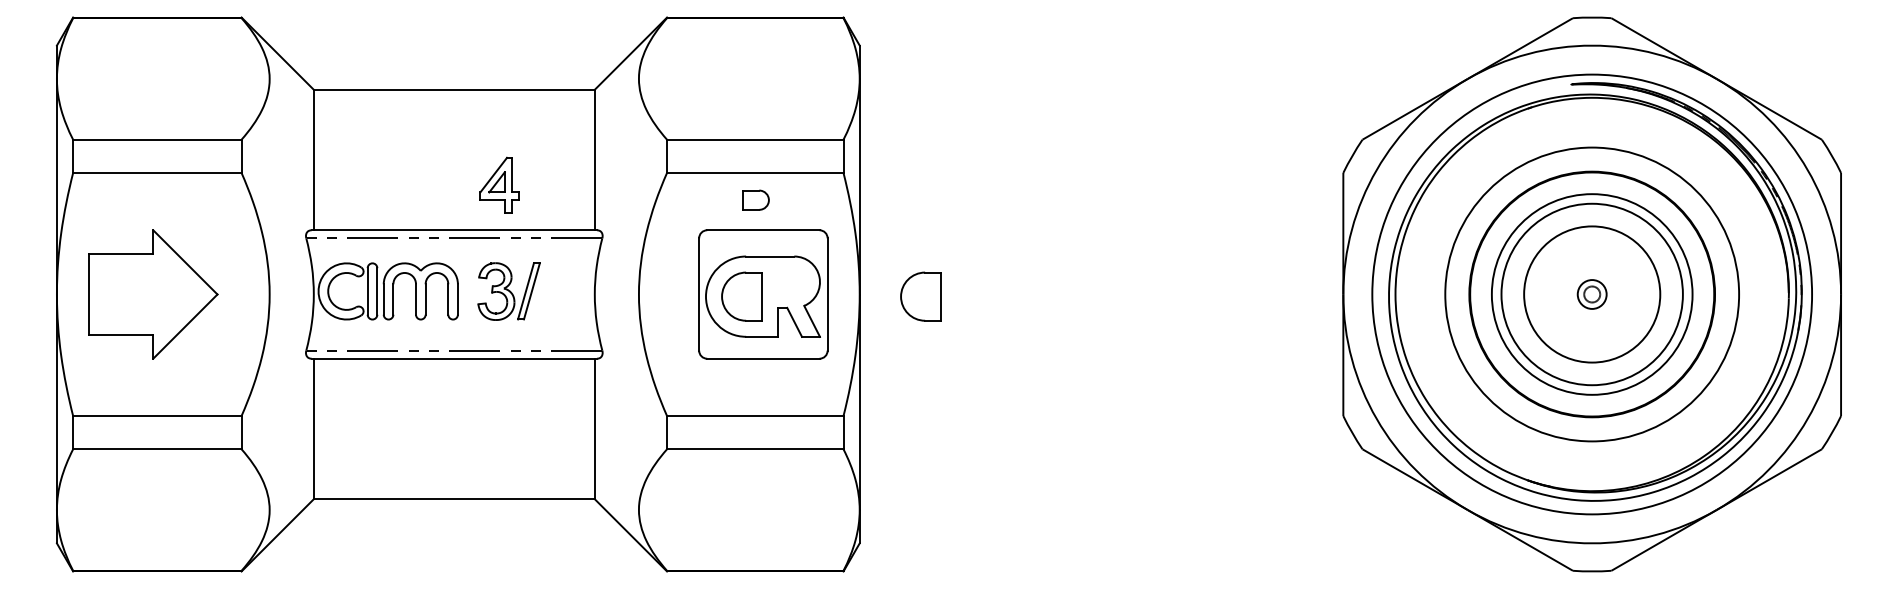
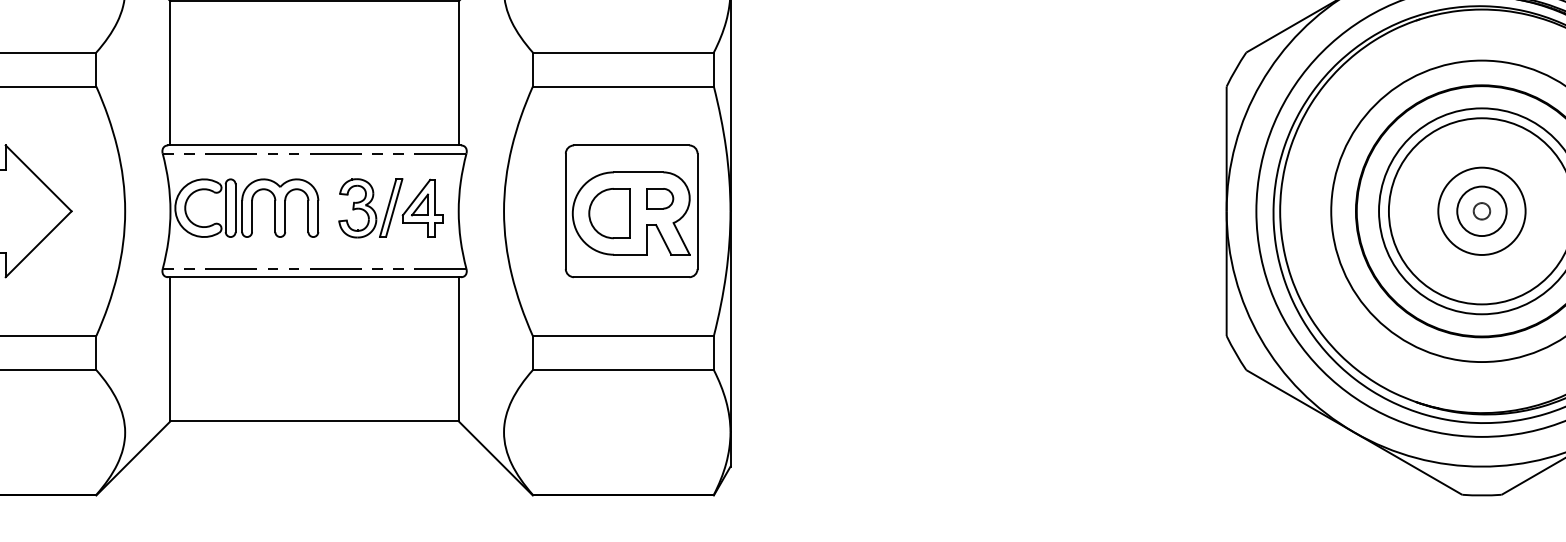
part: (499, 184) -> (422, 207), moved
part: (755, 199) -> (659, 197), moved
circle: (1591, 294) -> (1481, 211), size x0.62
circle: (1592, 294) -> (1482, 211), size x1.67
part: (920, 296) -> (792, 213), removed

